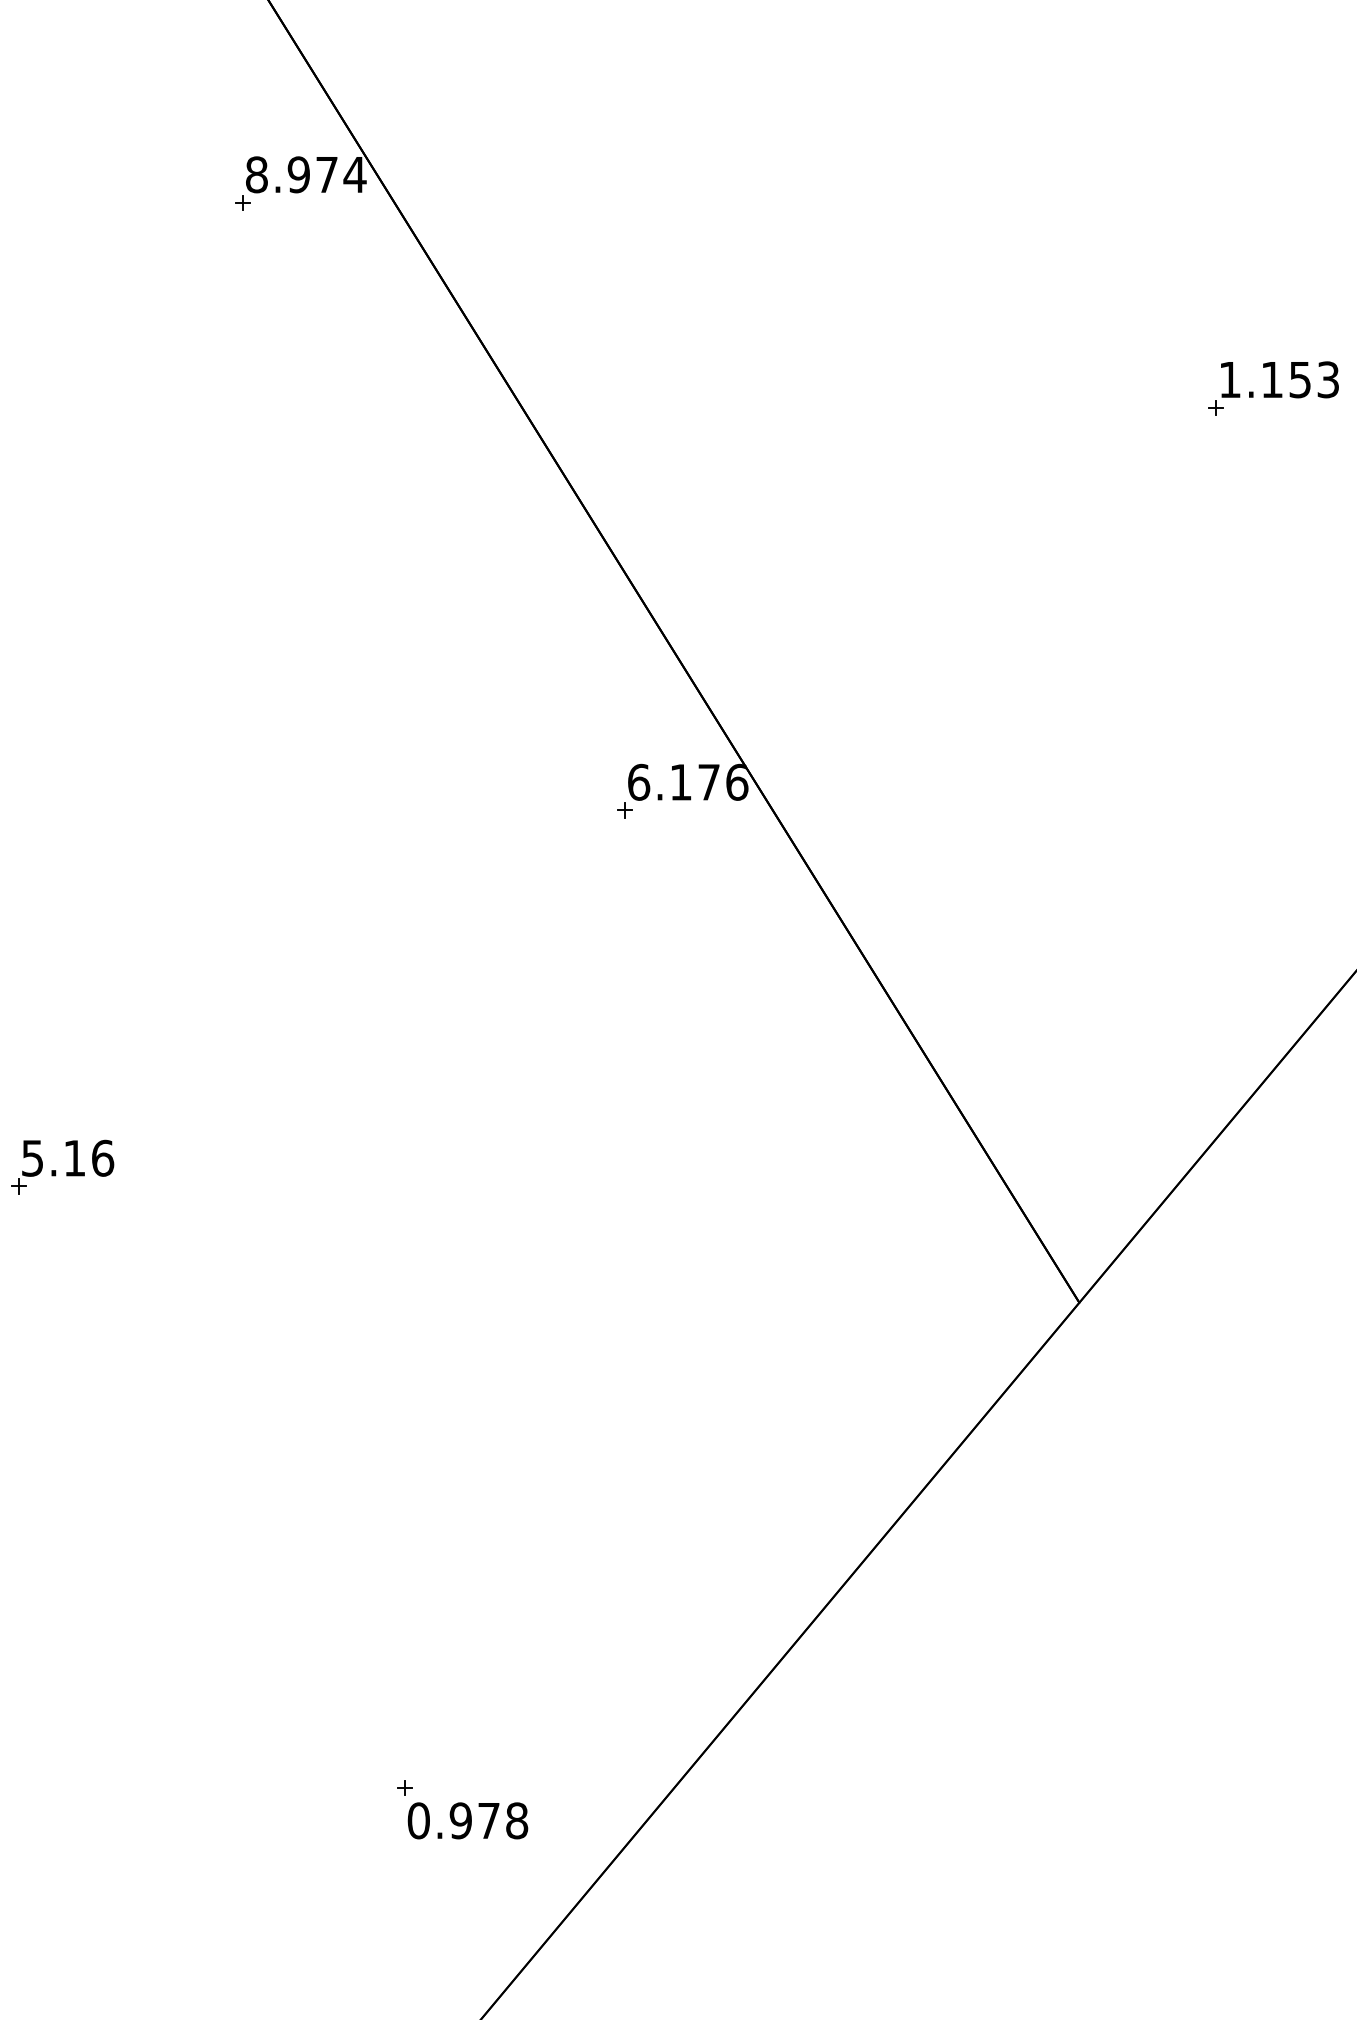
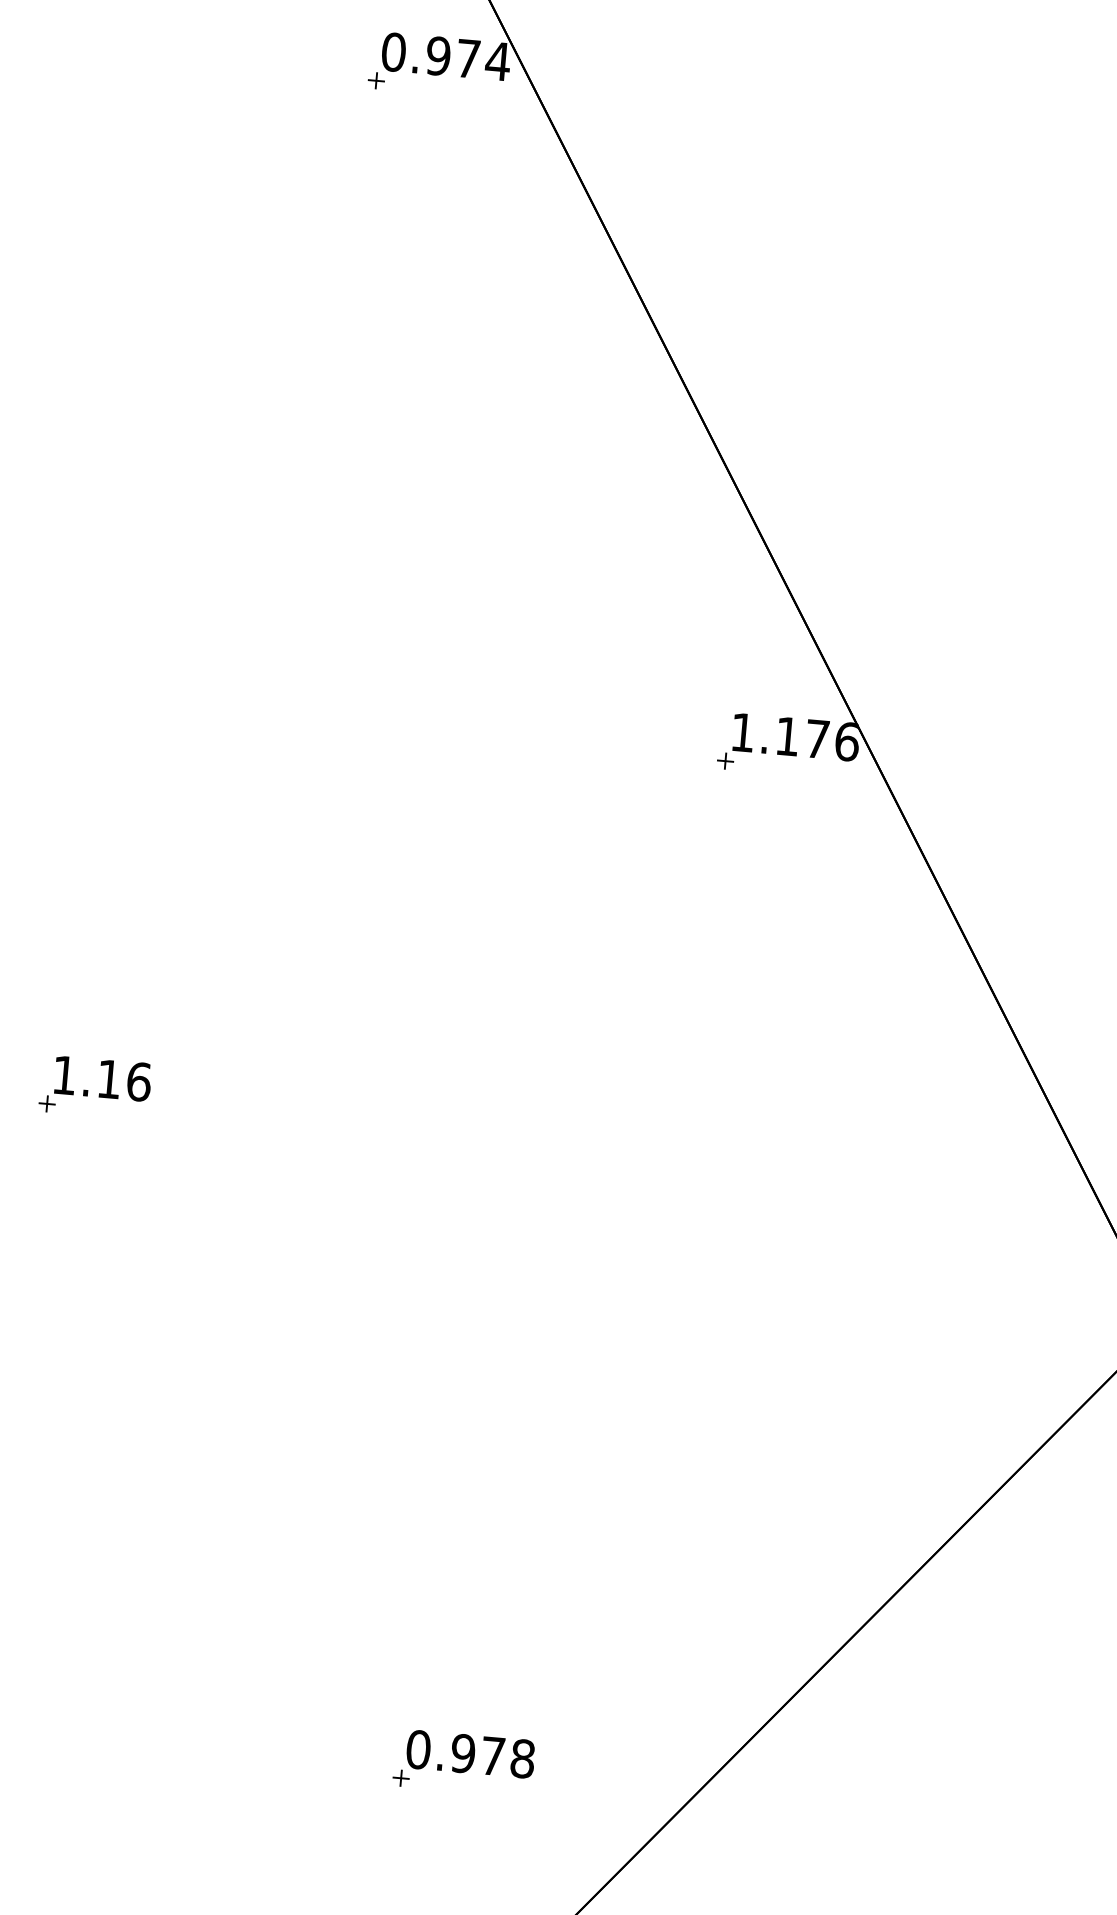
text: (256, 174) -> (393, 51), 8.974 -> 0.974
text: (639, 781) -> (743, 731), 6.176 -> 1.176
text: (32, 1158) -> (64, 1075), 5.16 -> 1.16
text: (467, 1820) -> (470, 1753), moved

